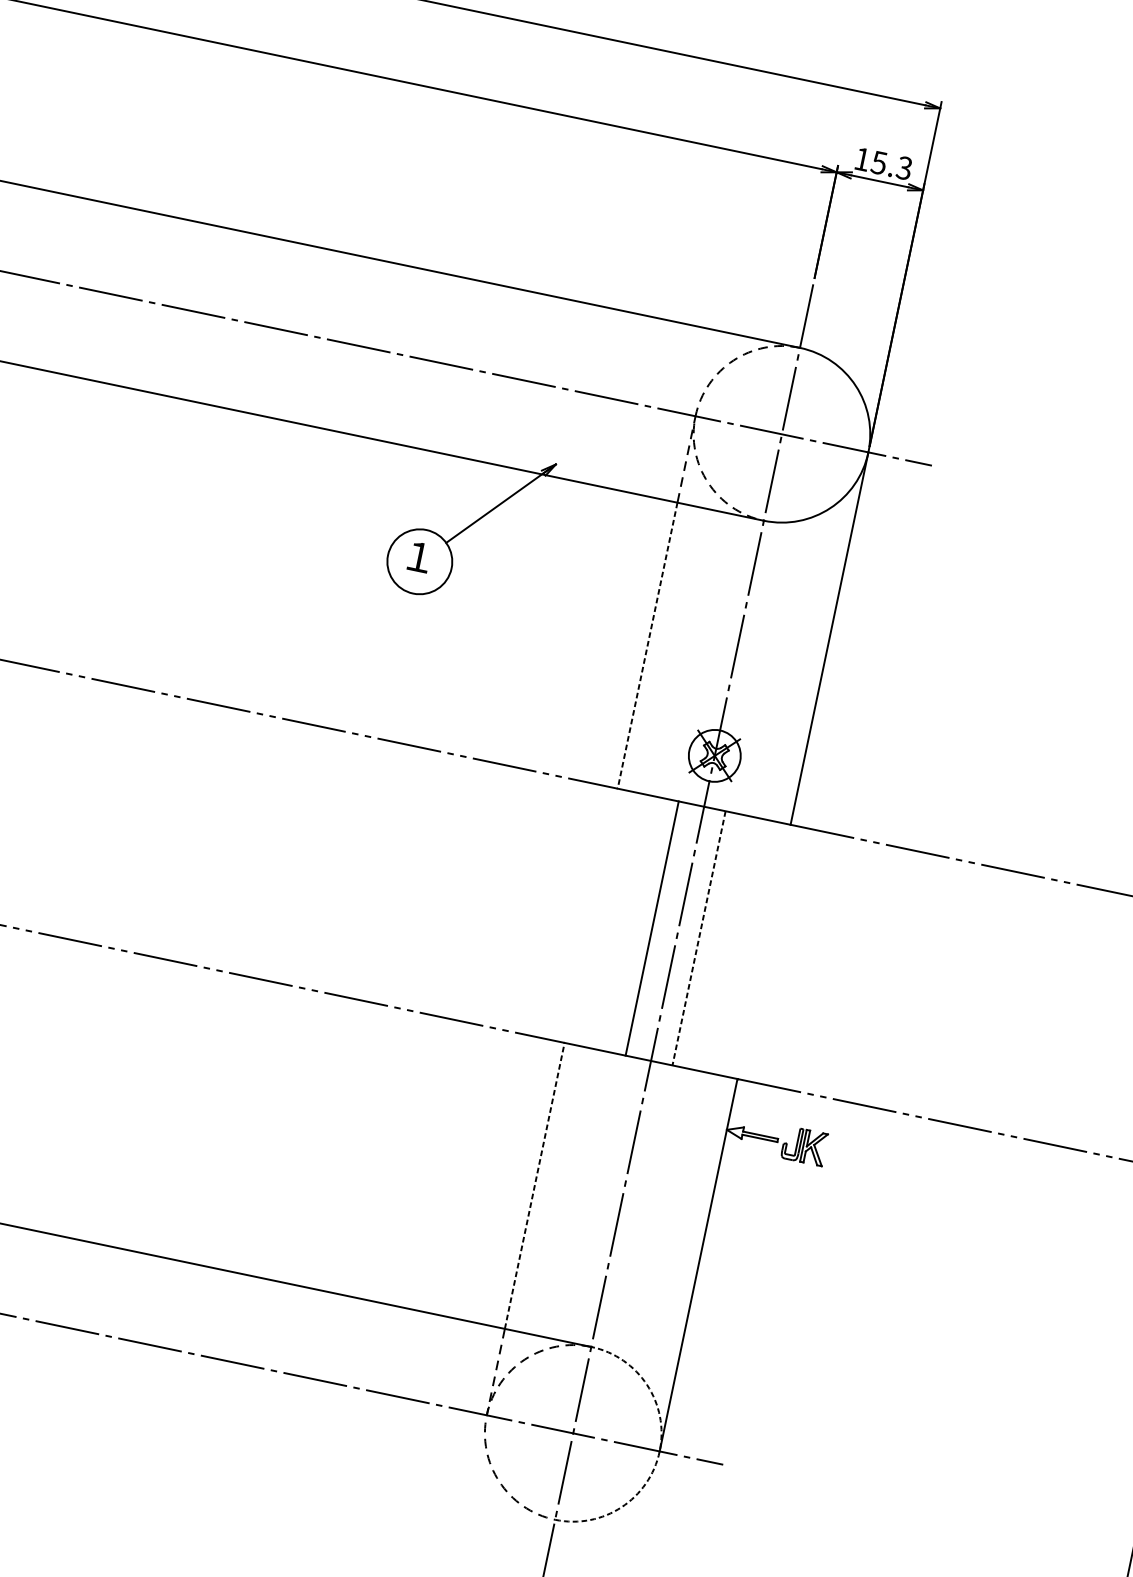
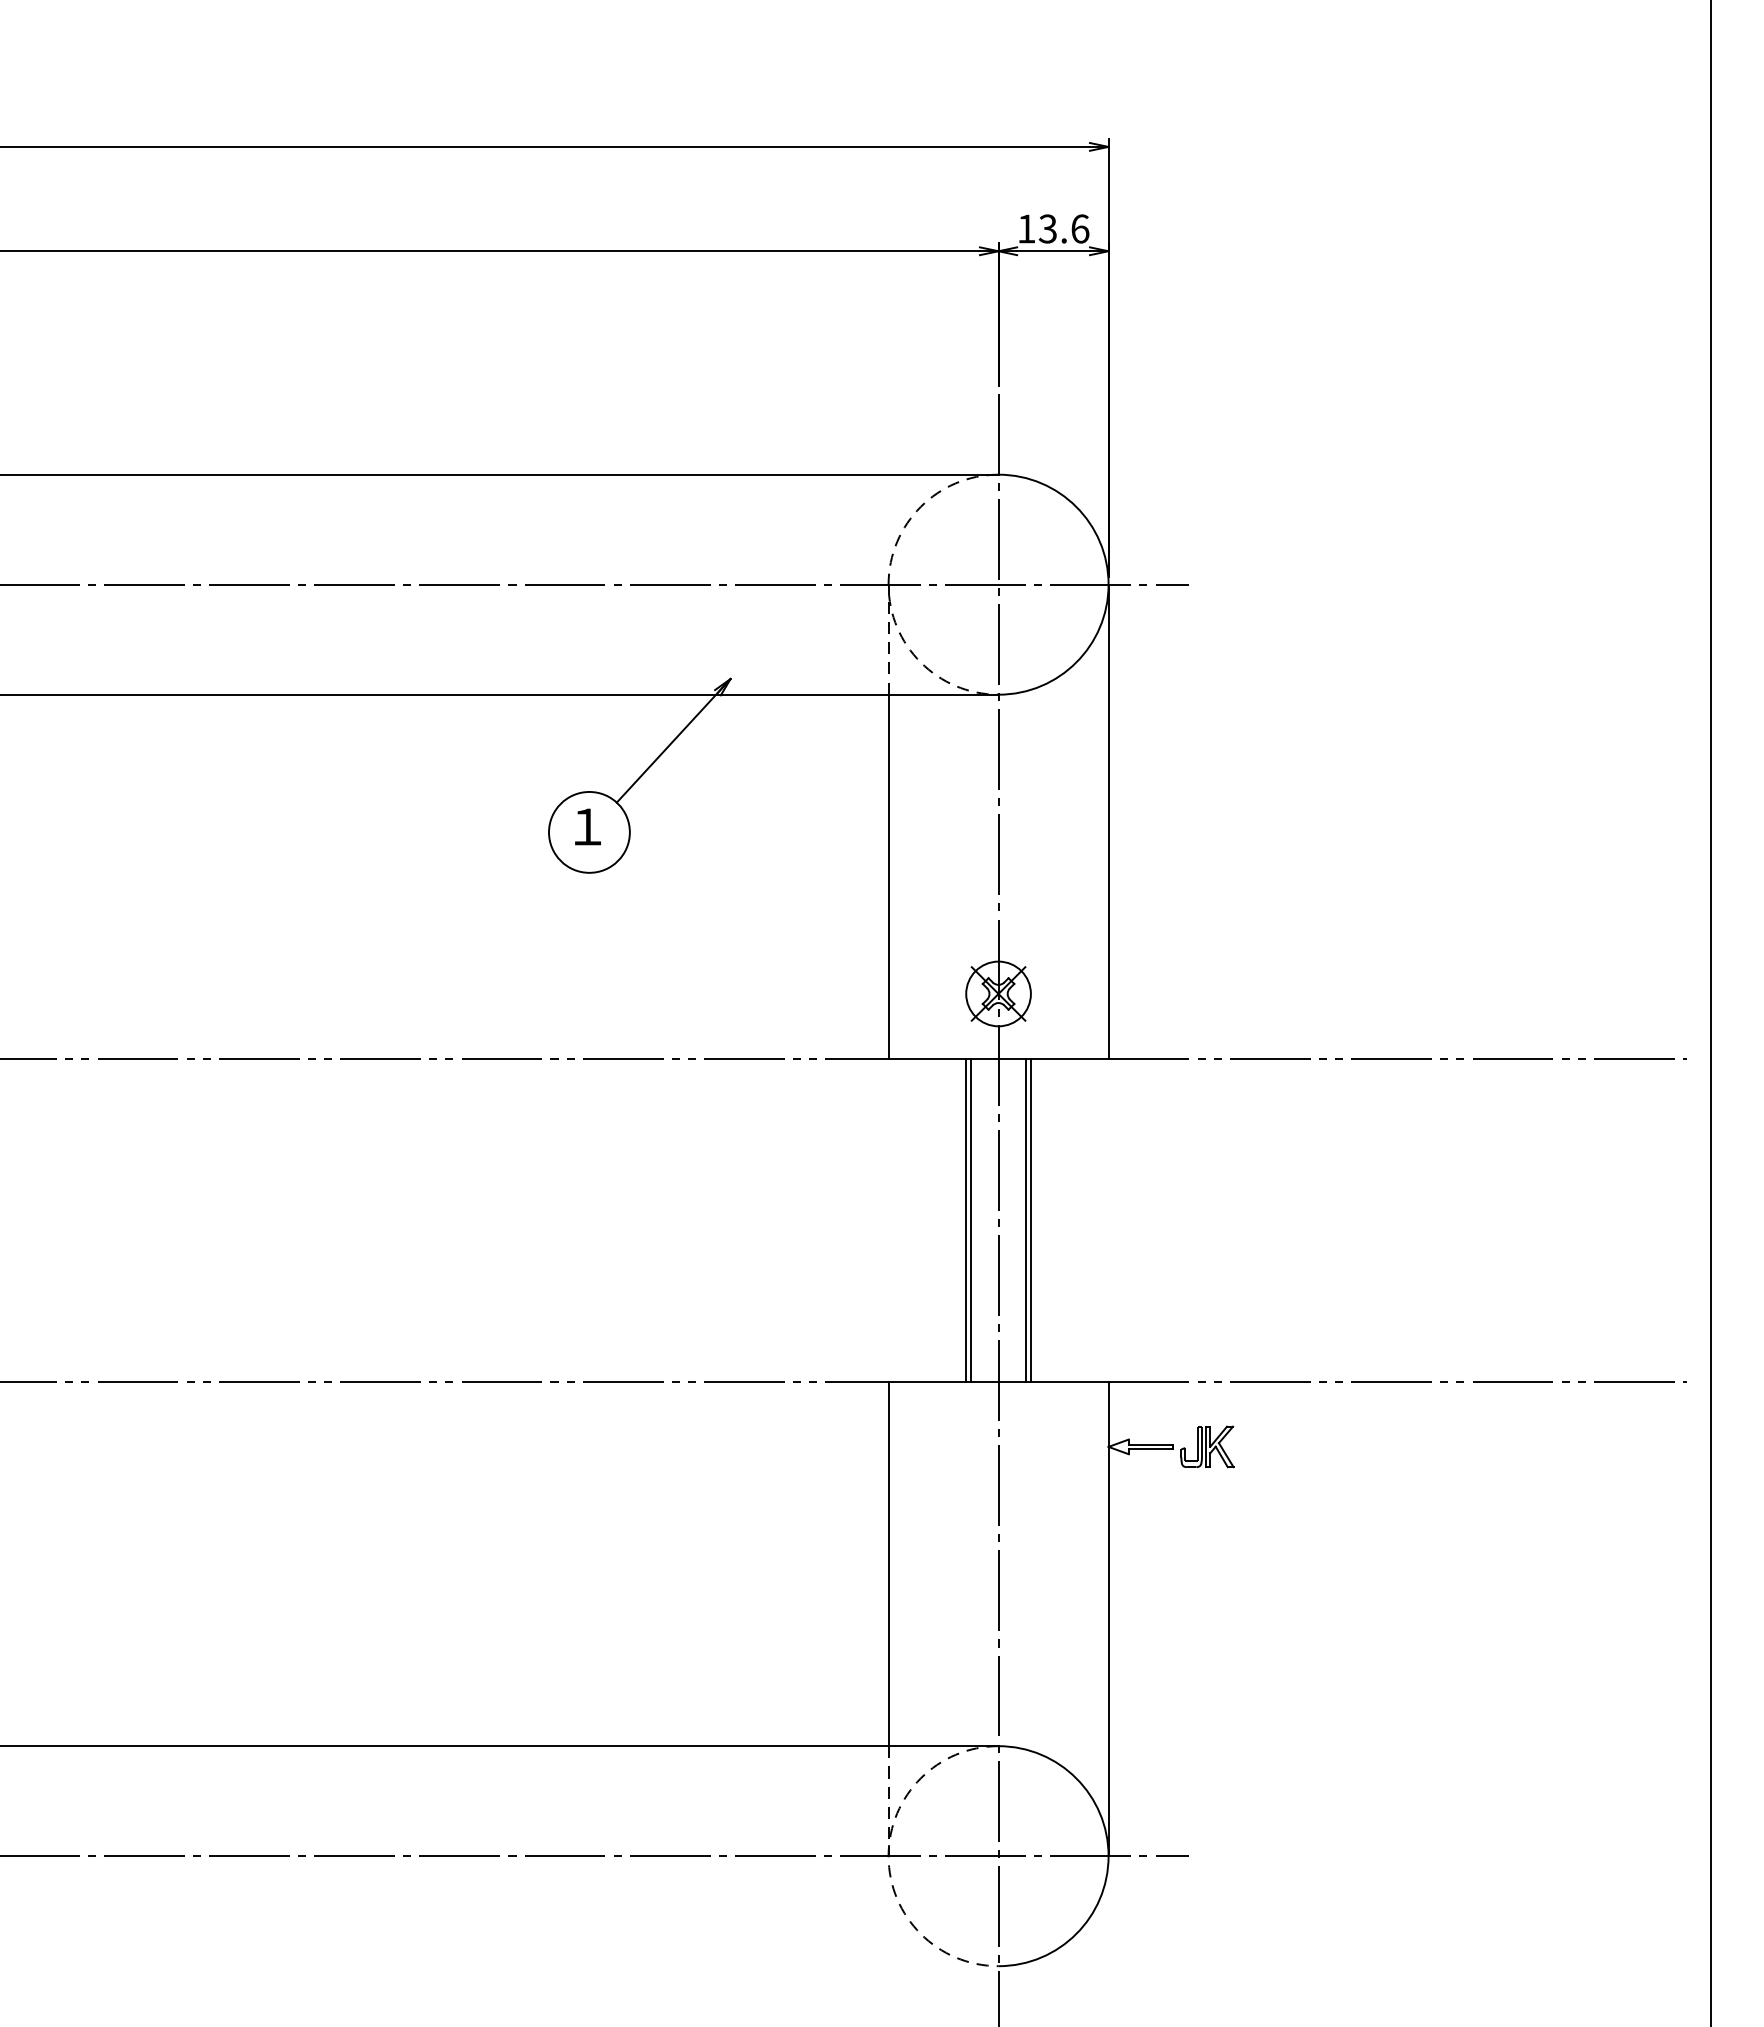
text: (892, 165) -> (1064, 228), 15.3 -> 13.6
line: (647, 645) -> (888, 876), dashed -> solid
line: (656, 929) -> (971, 1220), added
line: (698, 938) -> (1025, 1220), dashed -> solid
line: (702, 939) -> (1030, 1220), added
line: (534, 1186) -> (888, 1564), dashed -> solid
arc: (659, 1451) -> (1108, 1856), dashed -> solid

